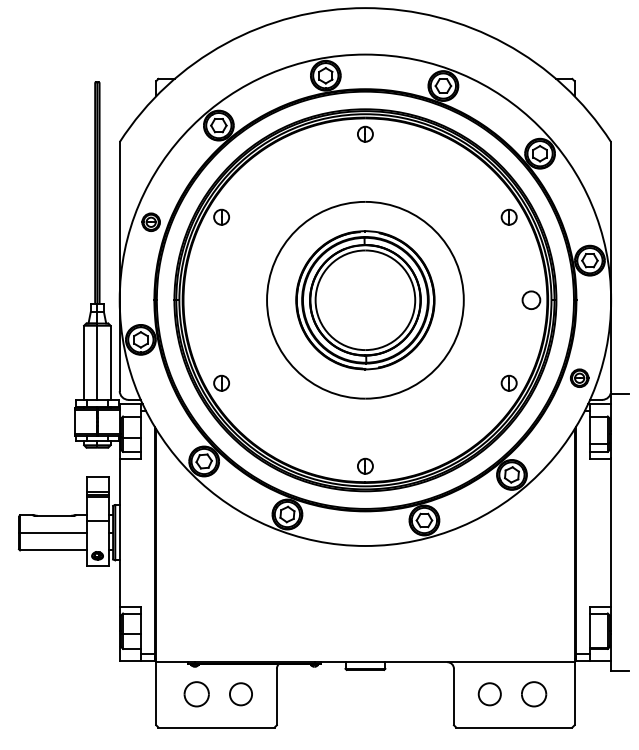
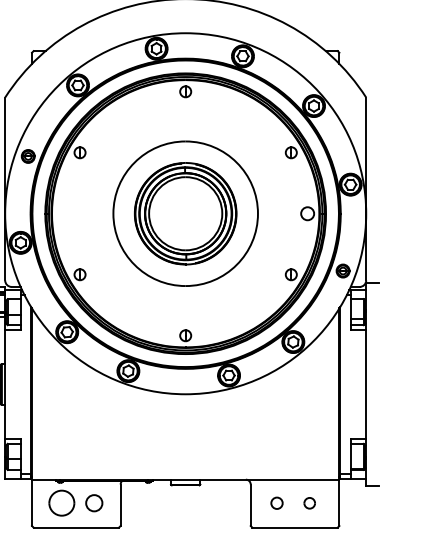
part: (196, 694) -> (61, 503), size x1.4
circle: (489, 694) -> (276, 503), size x0.7
part: (534, 694) -> (309, 503), size x0.6

